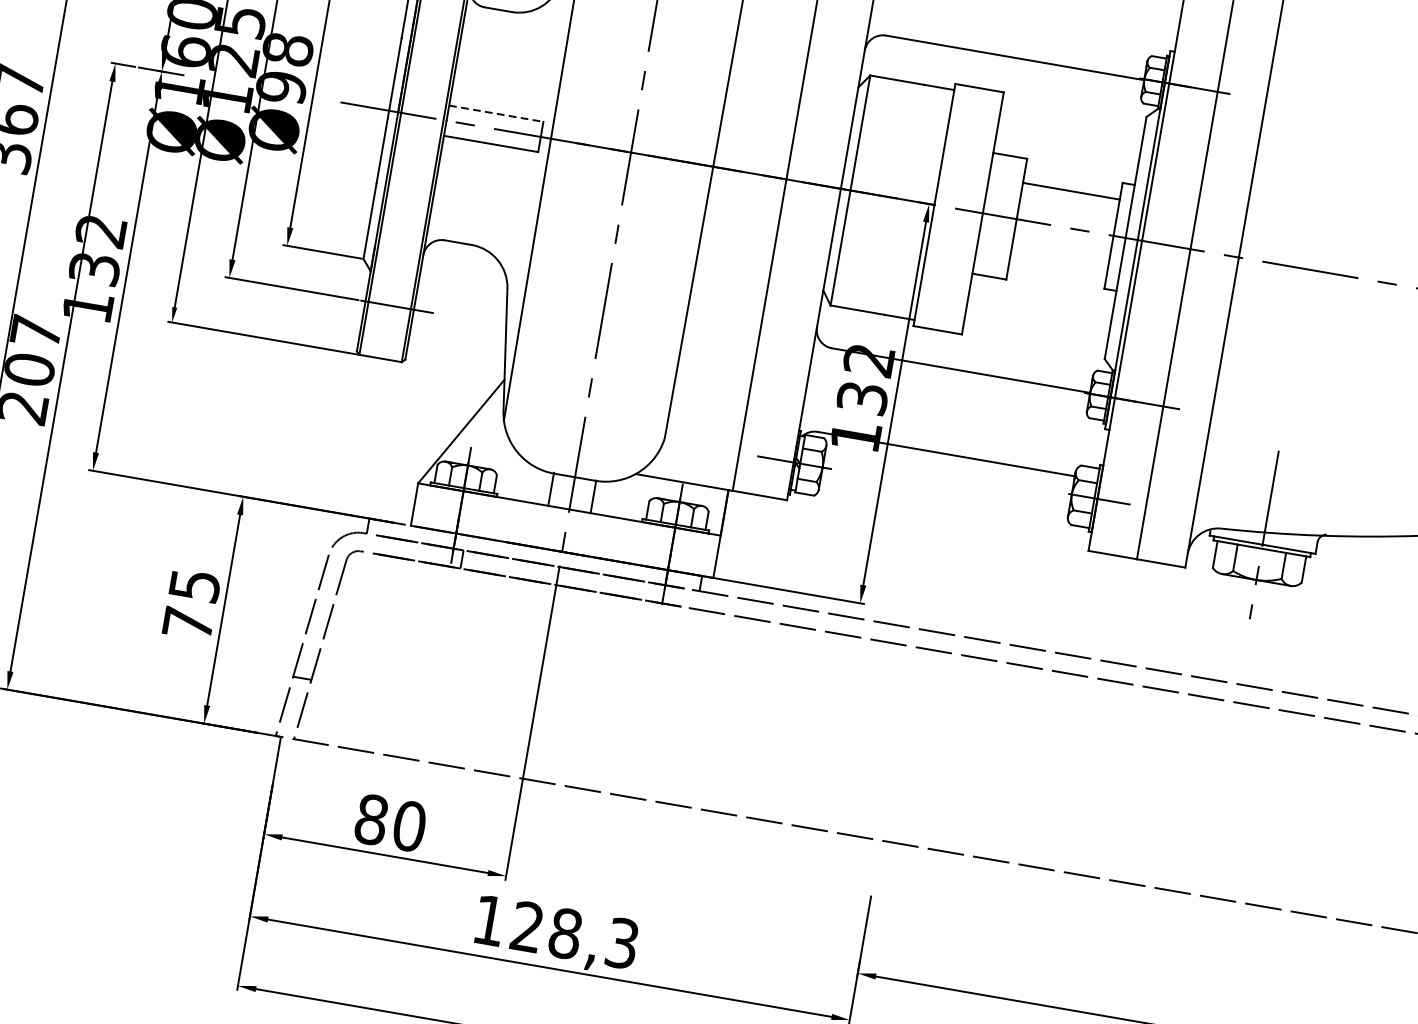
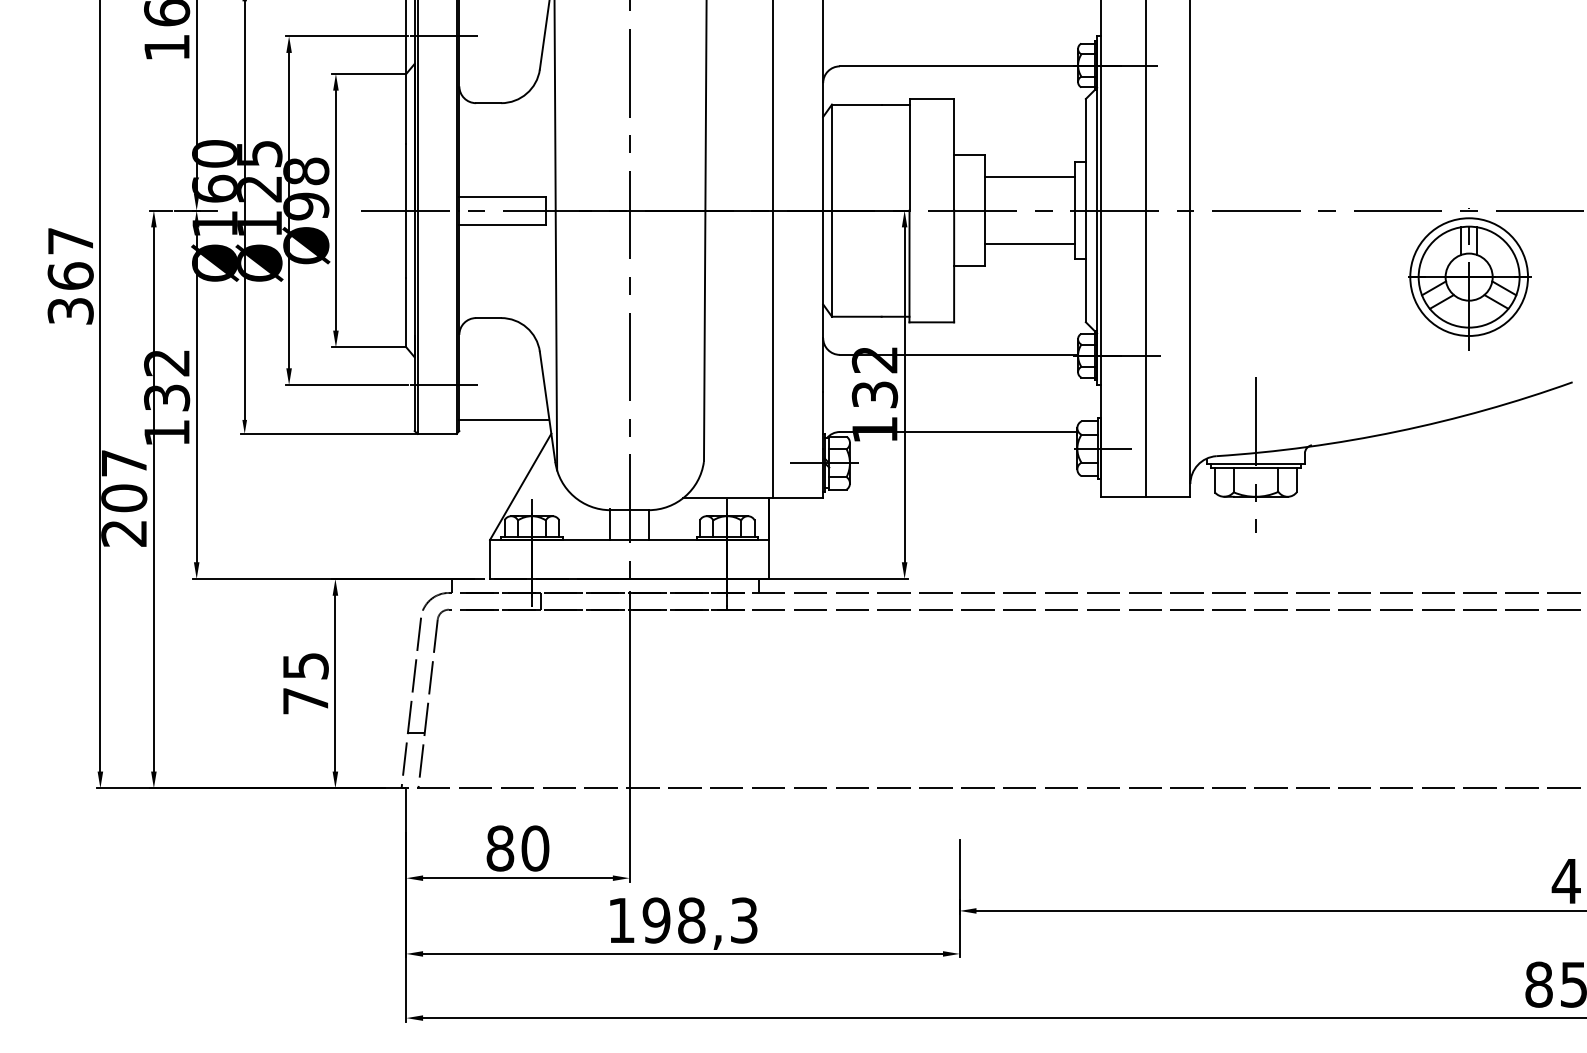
line: (497, 113) -> (503, 196), dashed -> solid
line: (1058, 264) -> (1029, 244), added
line: (456, 355) -> (504, 419), added
text: (527, 927) -> (656, 920), 128,3 -> 198,3

